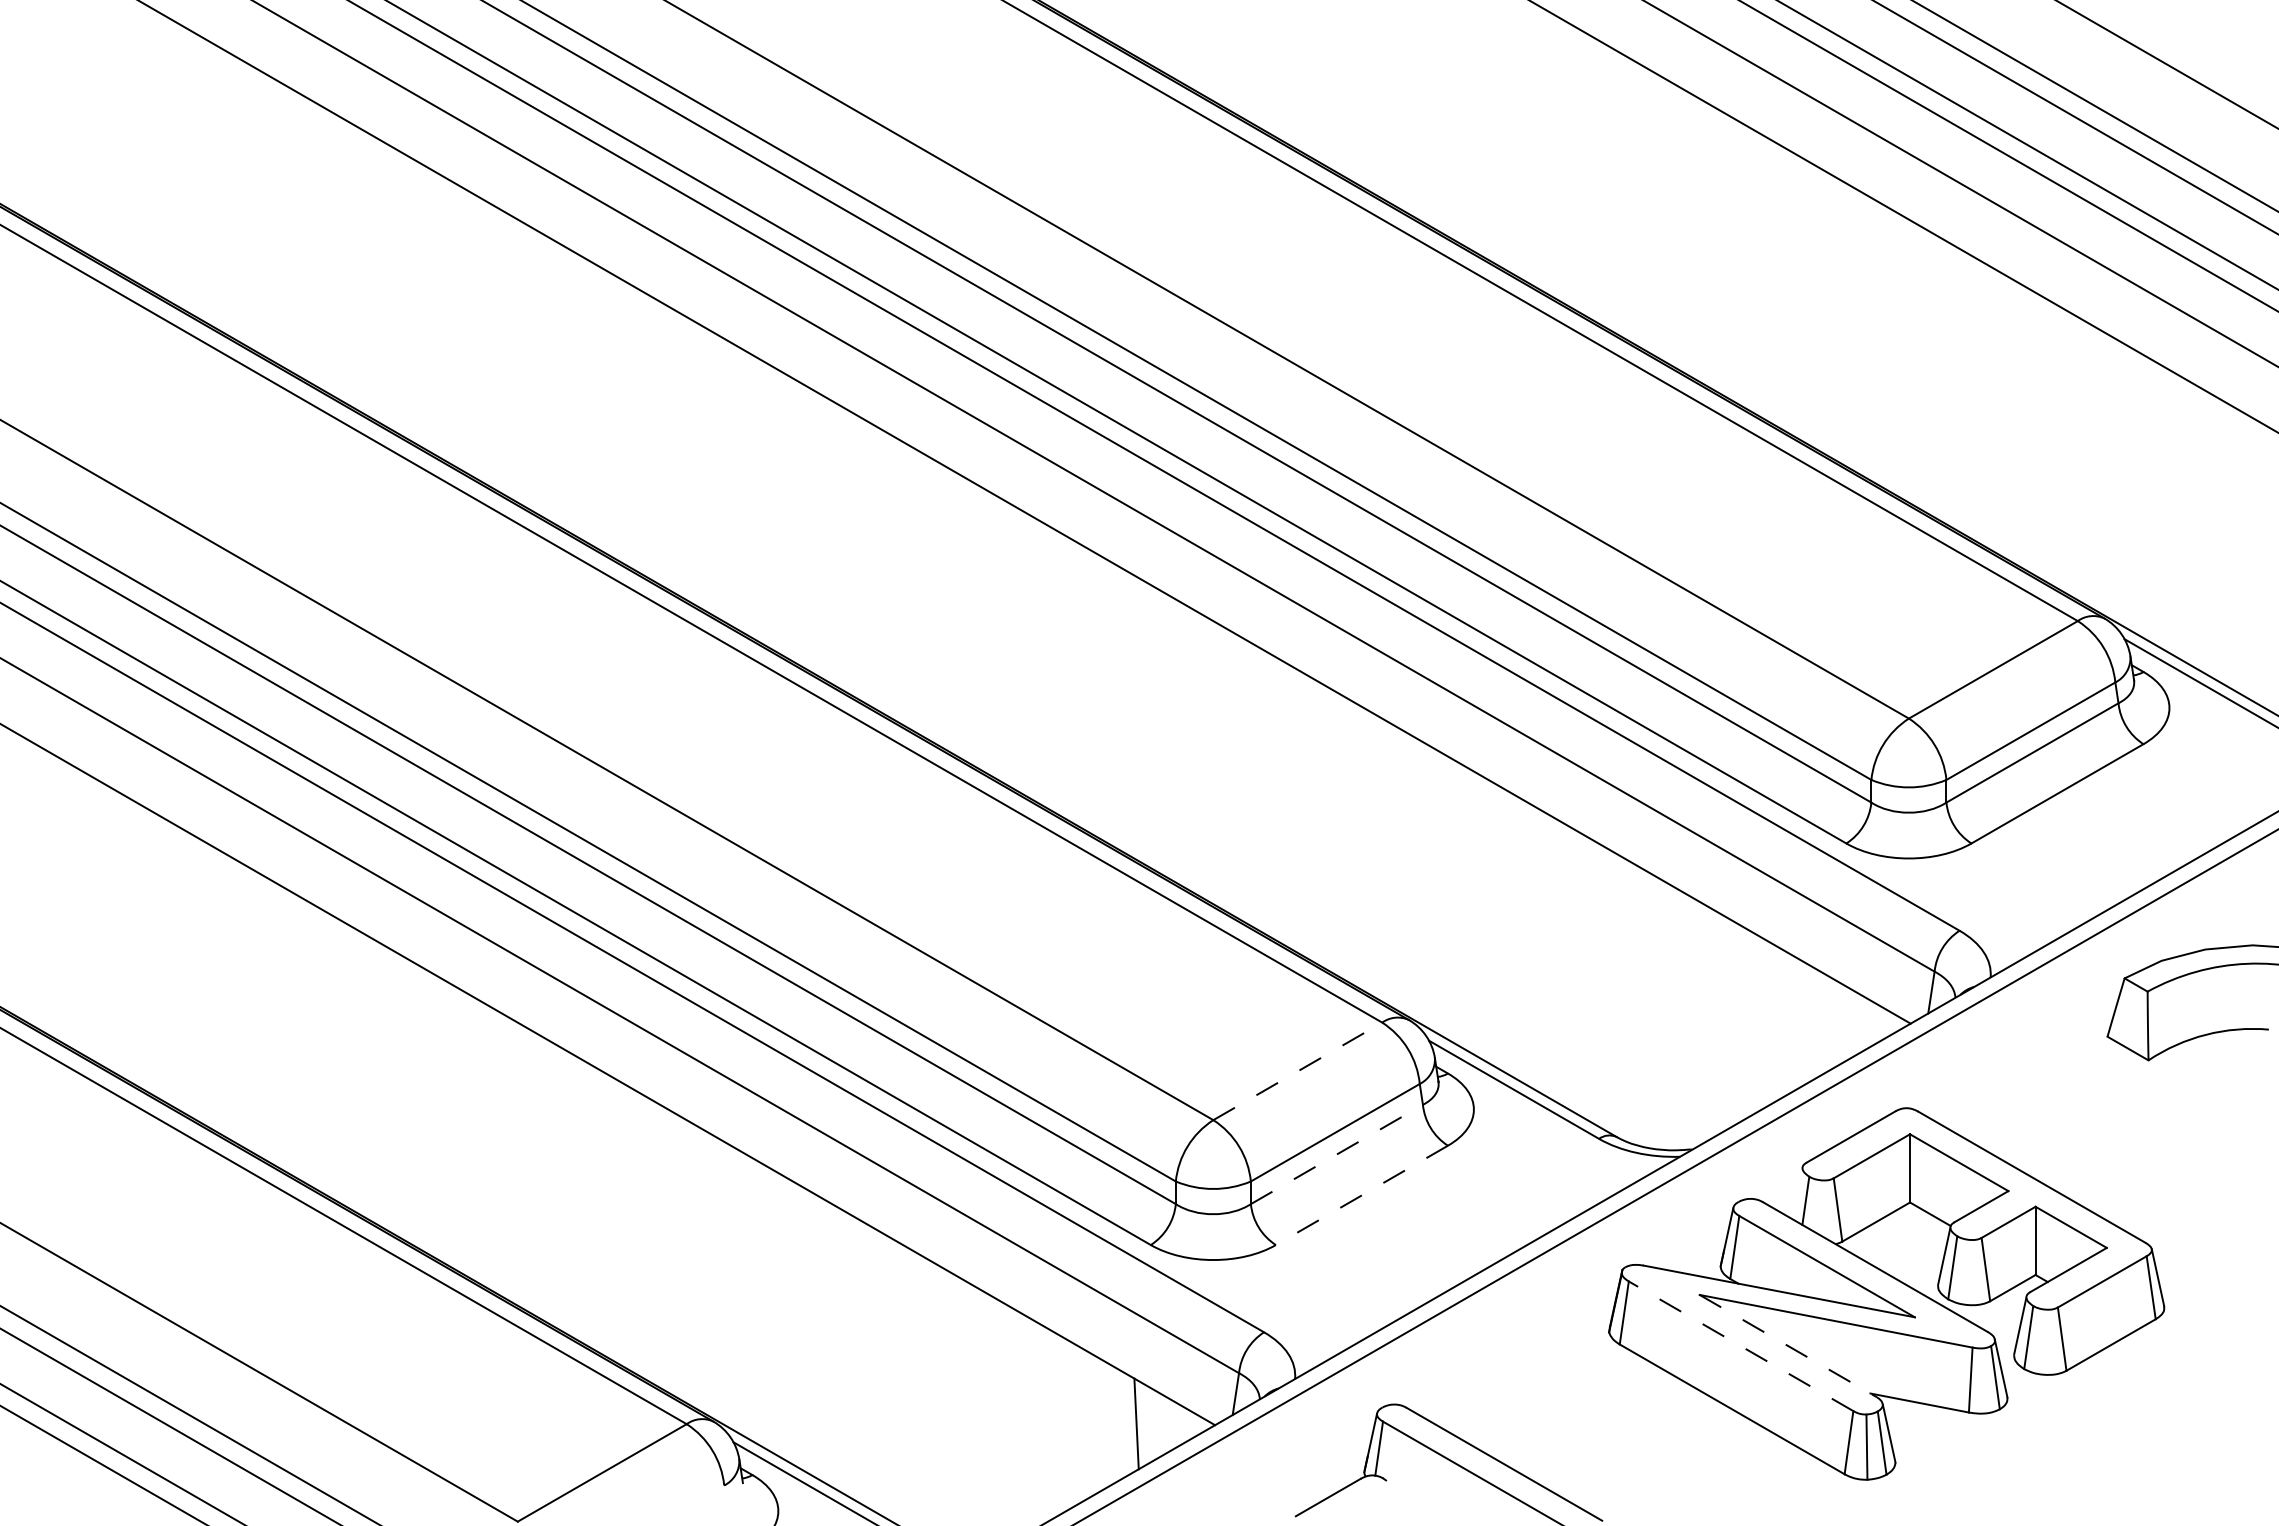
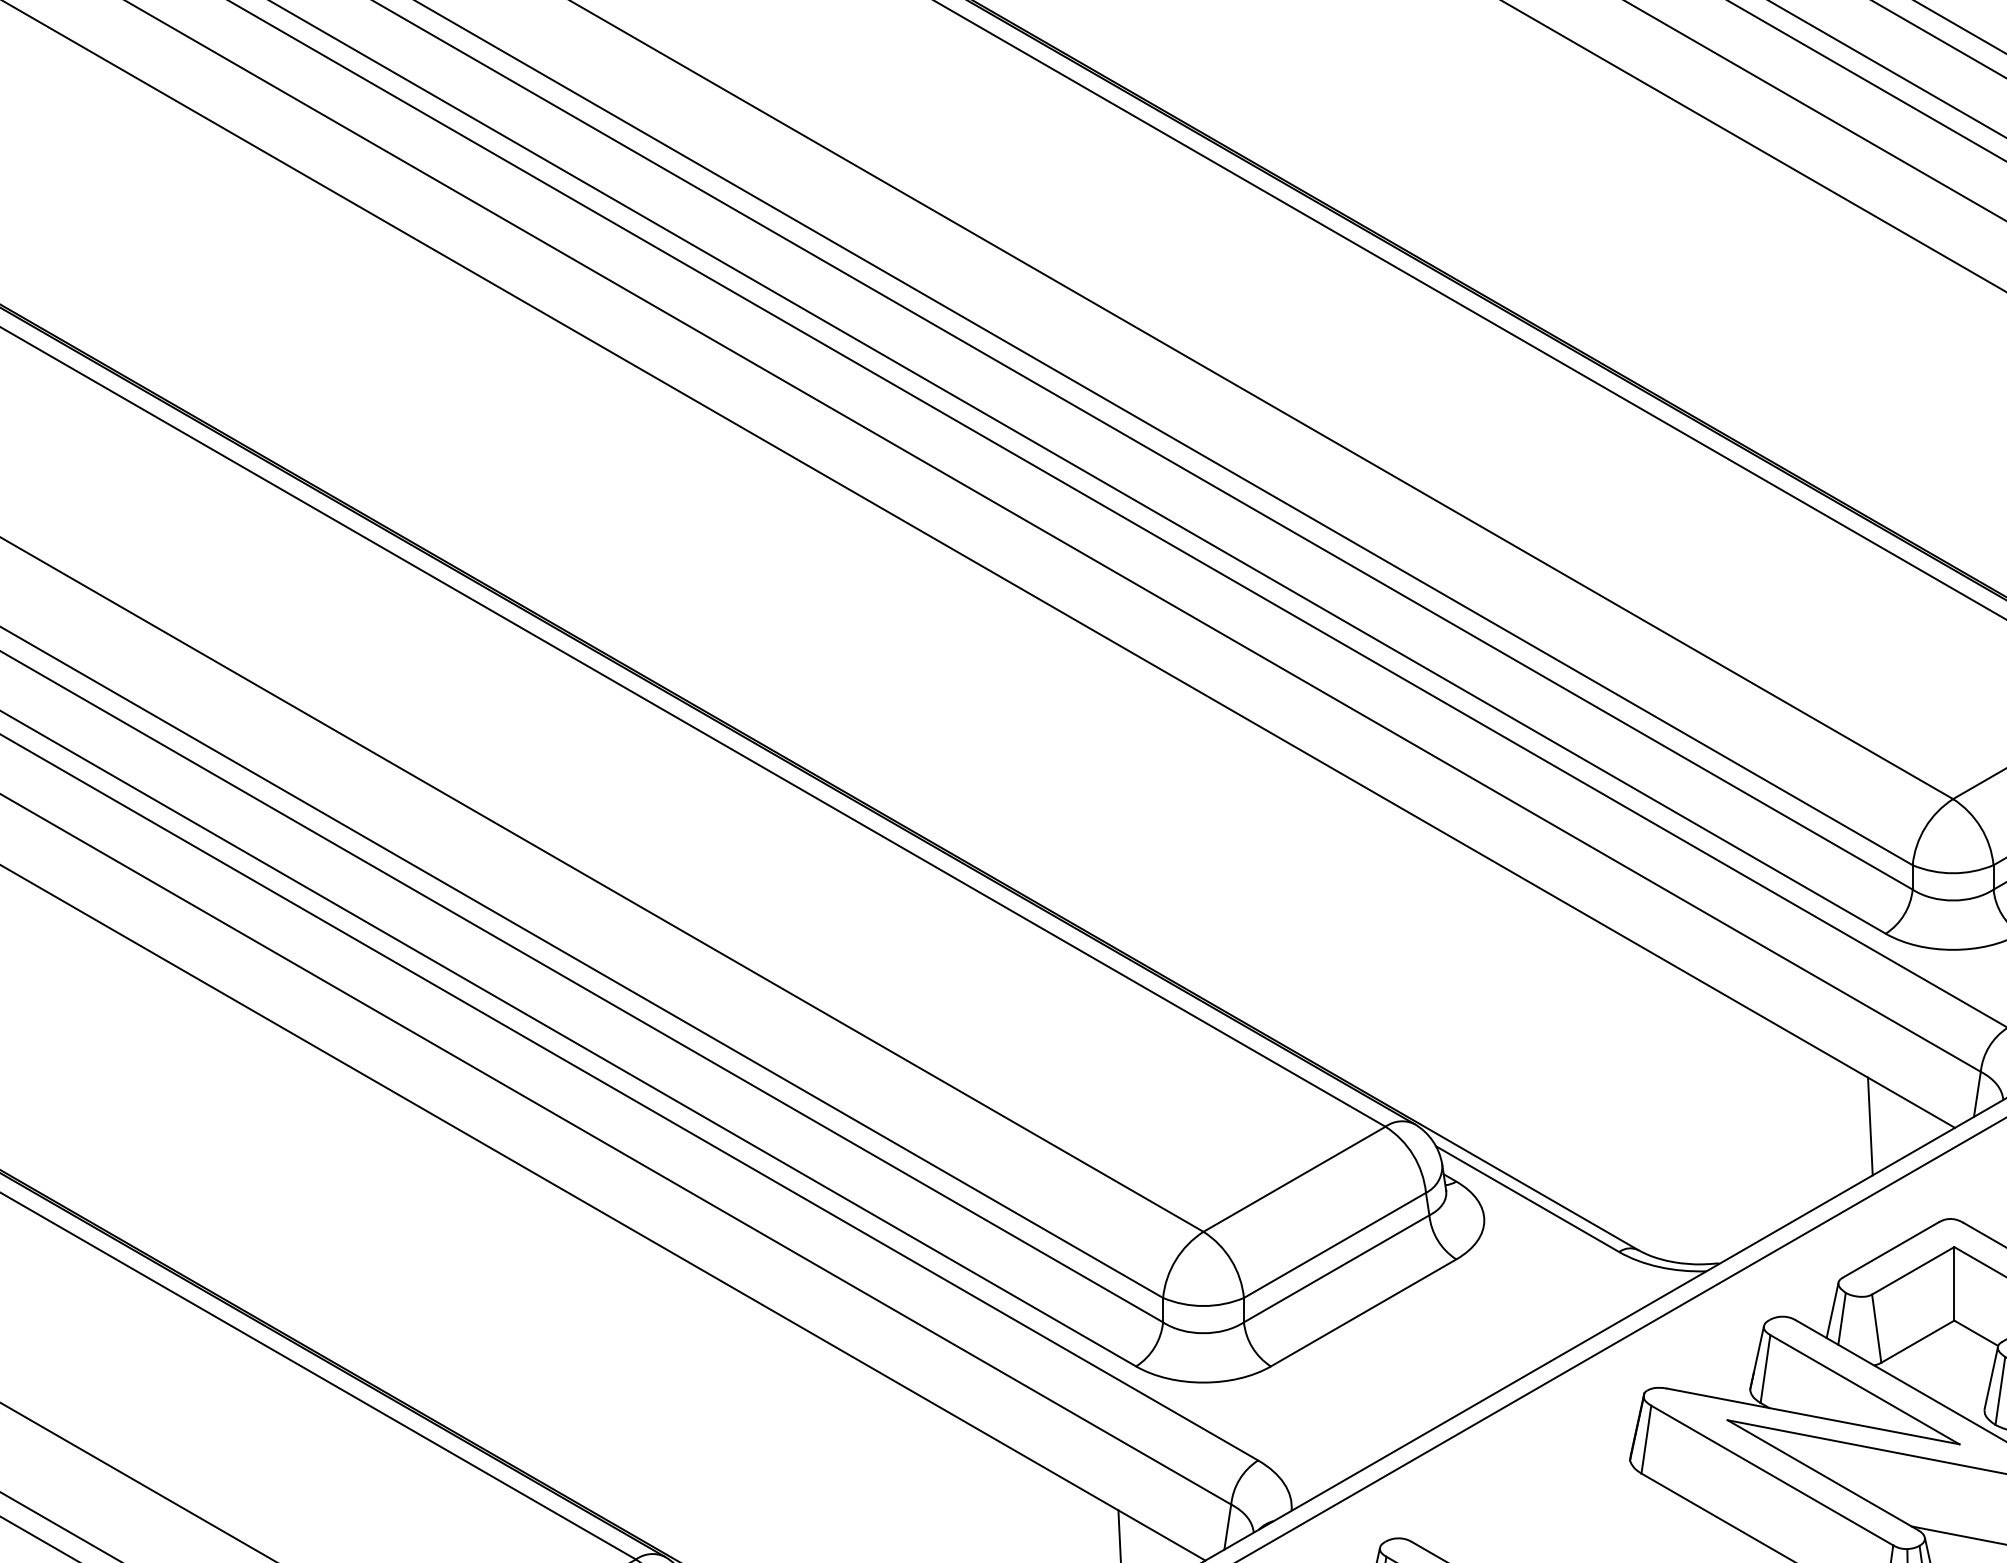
line: (1831, 1022) -> (1869, 1126), added
line: (1297, 1071) -> (1294, 1179), dashed -> solid
line: (1337, 1154) -> (1337, 1268), dashed -> solid
line: (1796, 1193) -> (1831, 1310), added
line: (1361, 1195) -> (1363, 1313), dashed -> solid
line: (1741, 1346) -> (1772, 1475), dashed -> solid
line: (1788, 1346) -> (1823, 1475), dashed -> solid

